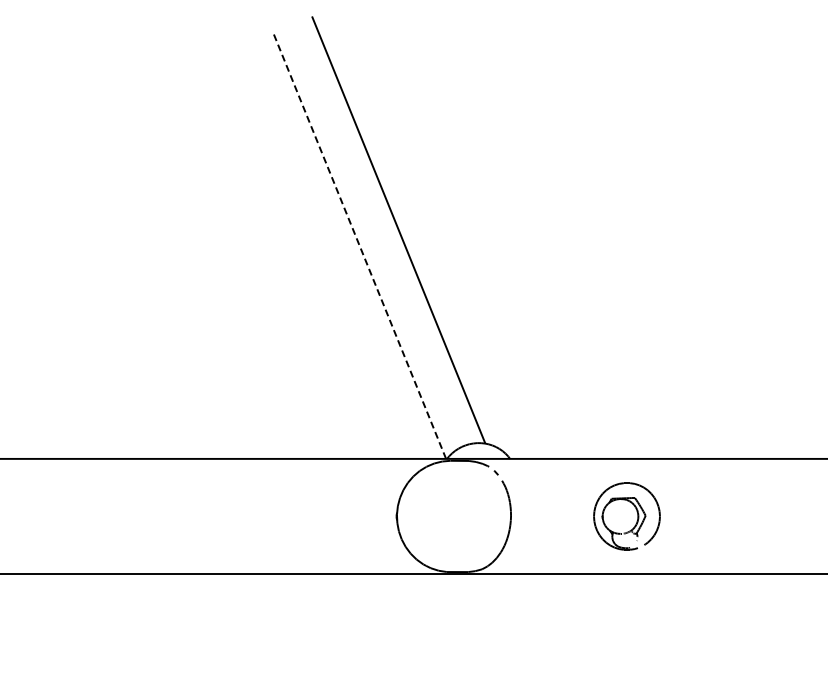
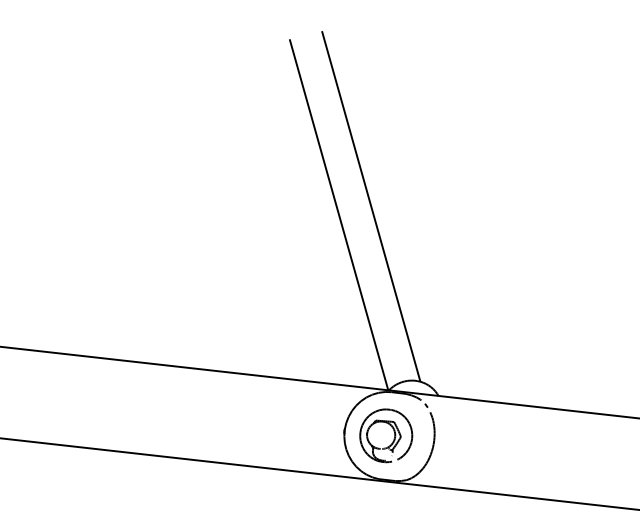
line: (359, 245) -> (339, 215), dashed -> solid
part: (637, 516) -> (394, 436), moved

